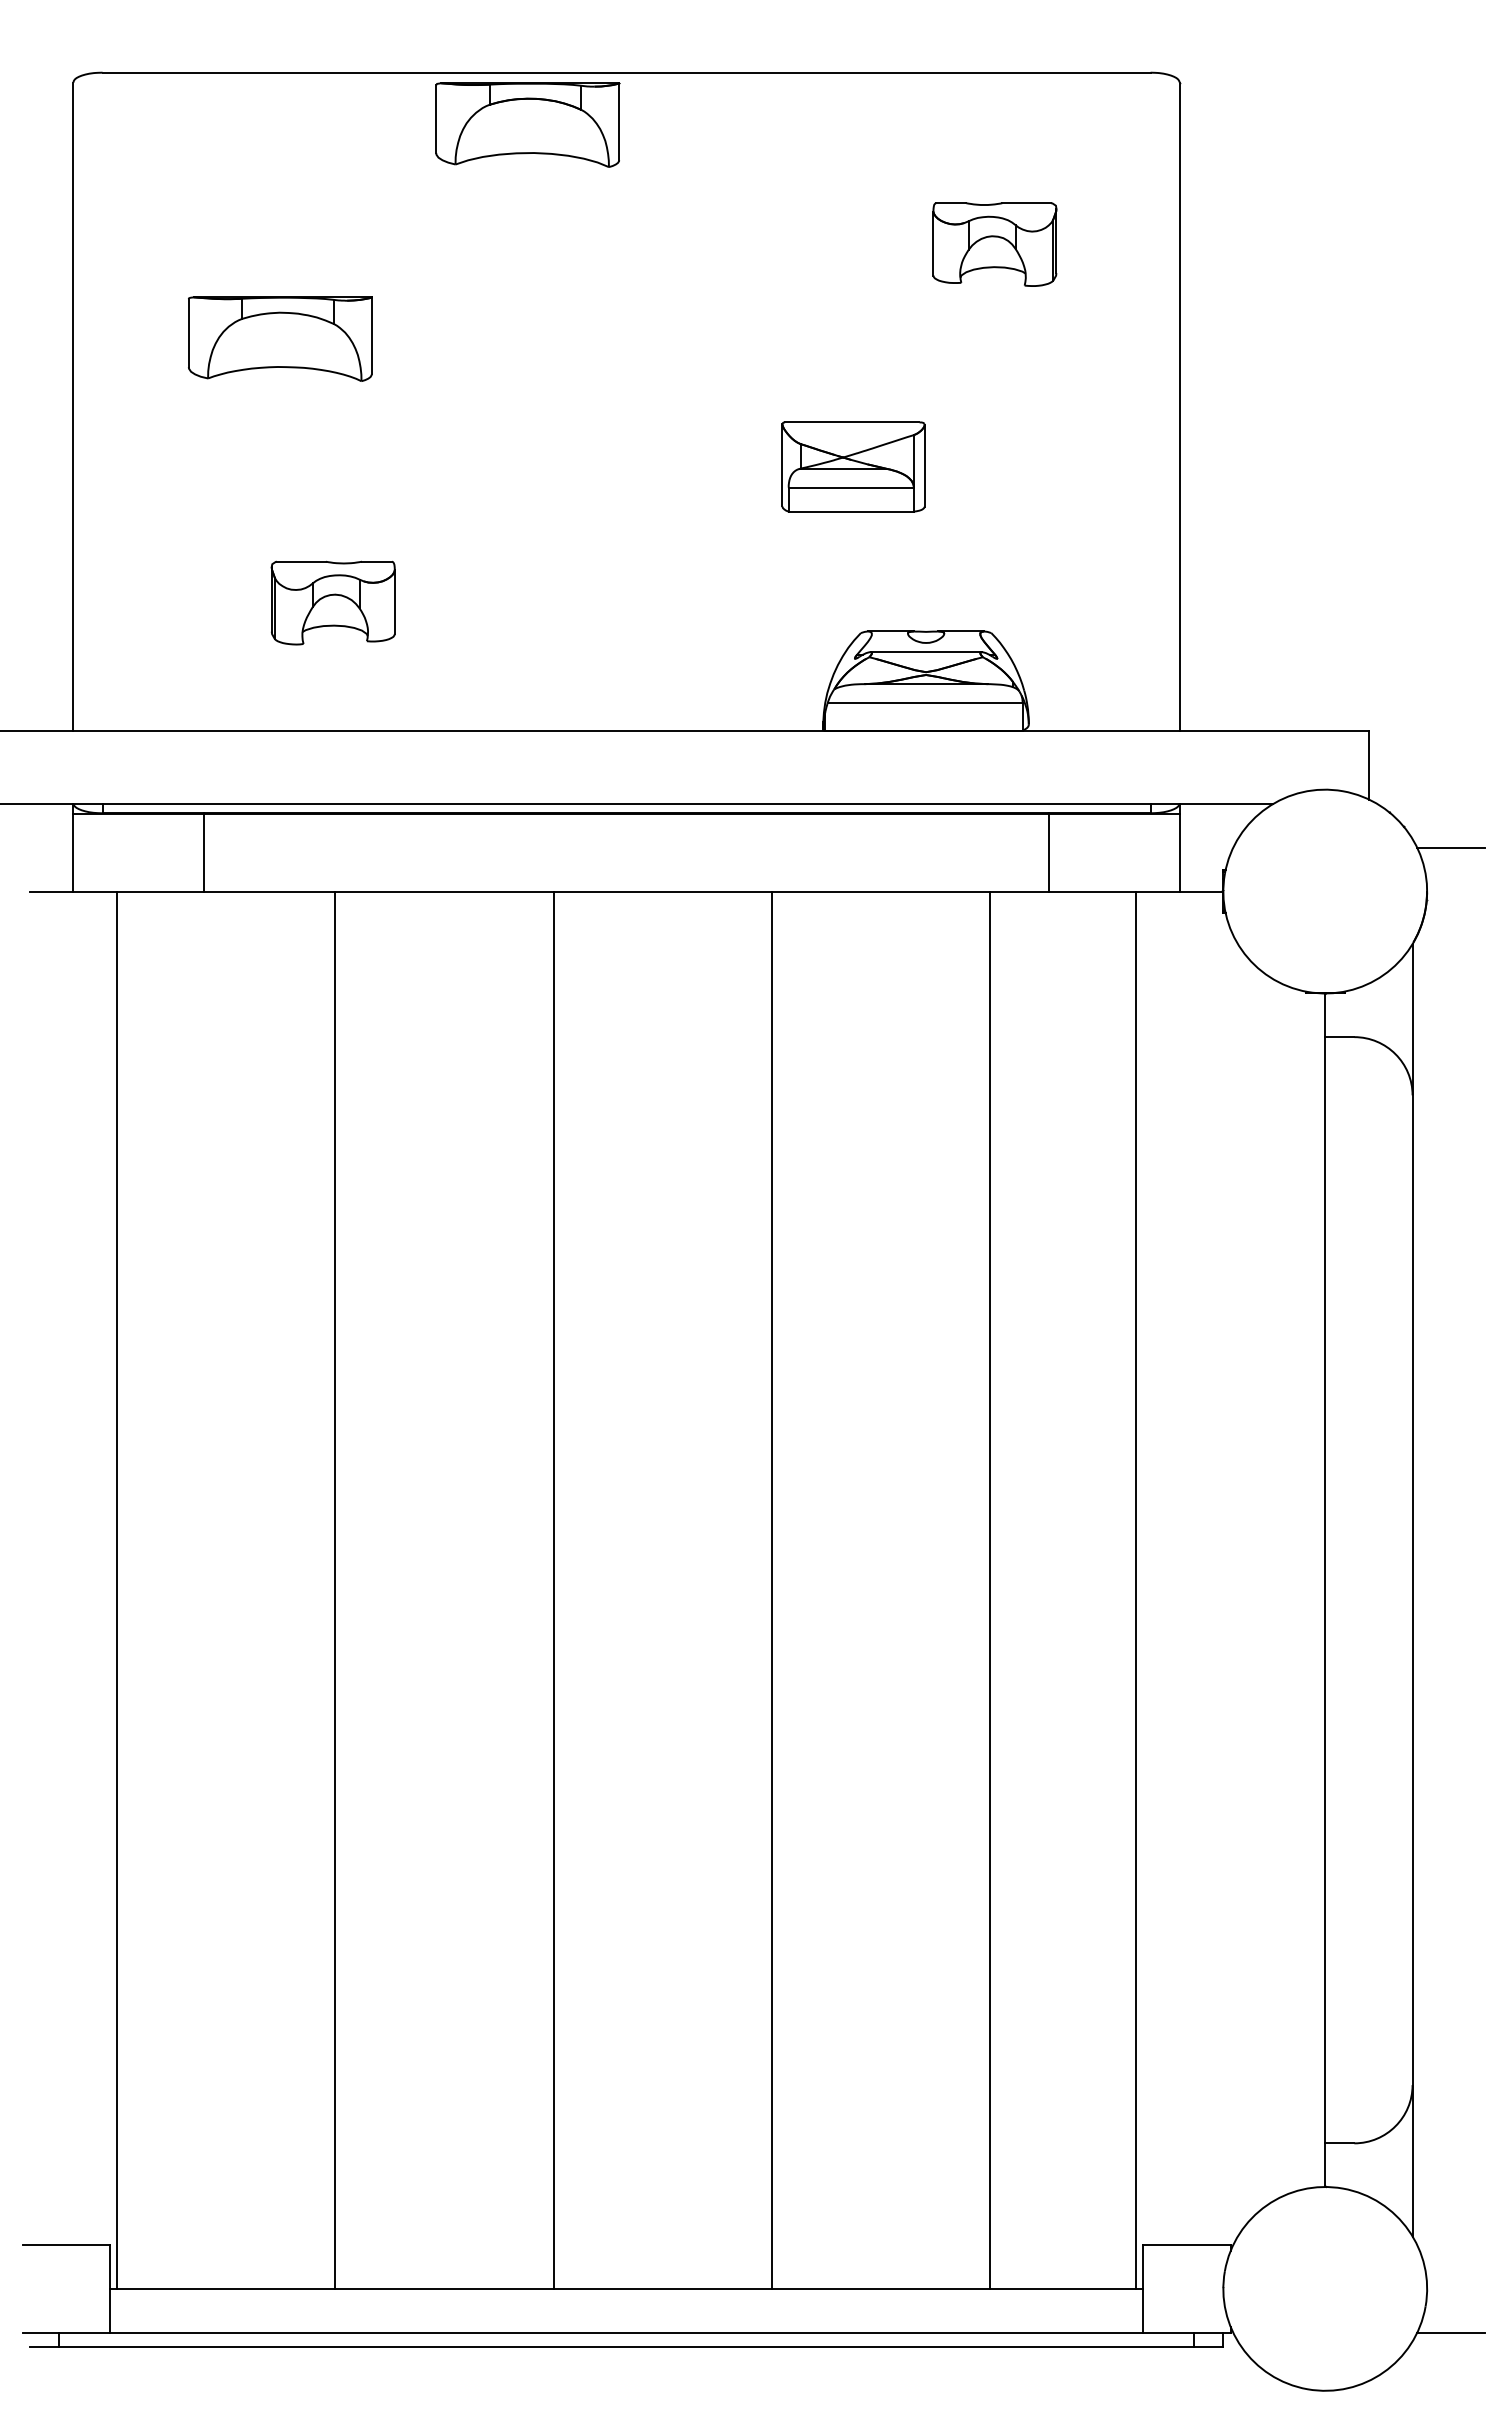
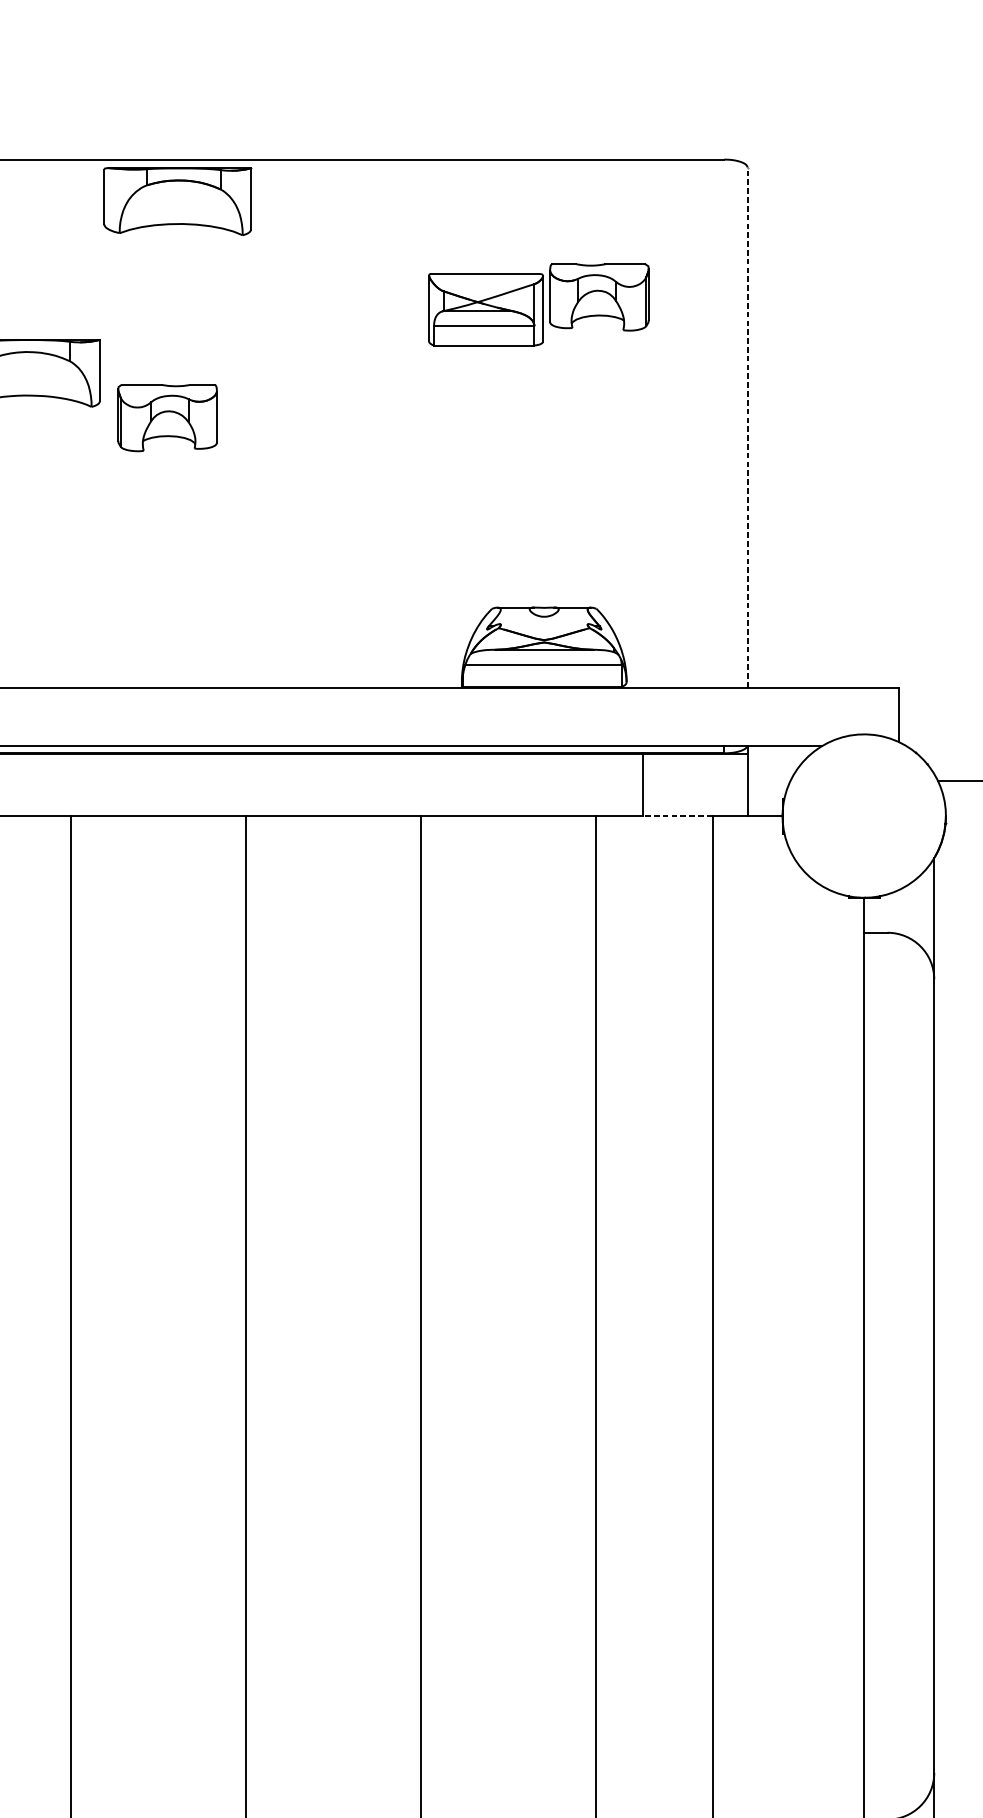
part: (527, 124) -> (177, 201), moved
line: (1179, 406) -> (747, 427), solid -> dashed
part: (853, 466) -> (486, 309), moved
part: (332, 602) -> (166, 417), moved
line: (925, 652) -> (543, 624), removed
line: (1092, 891) -> (677, 816), solid -> dashed

